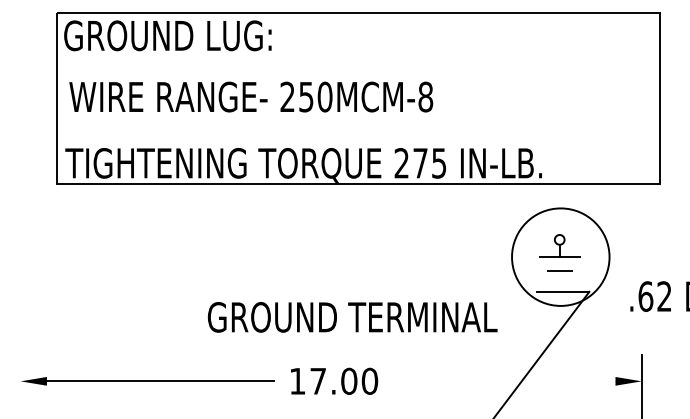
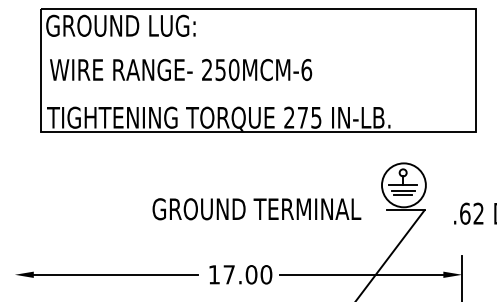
text: (425, 96) -> (306, 69), 250MCM-8 -> 250MCM-6
circle: (560, 256) -> (403, 184), size x0.62
line: (559, 264) -> (403, 190), added
text: (352, 317) -> (256, 209), moved
line: (501, 381) -> (361, 274), added

